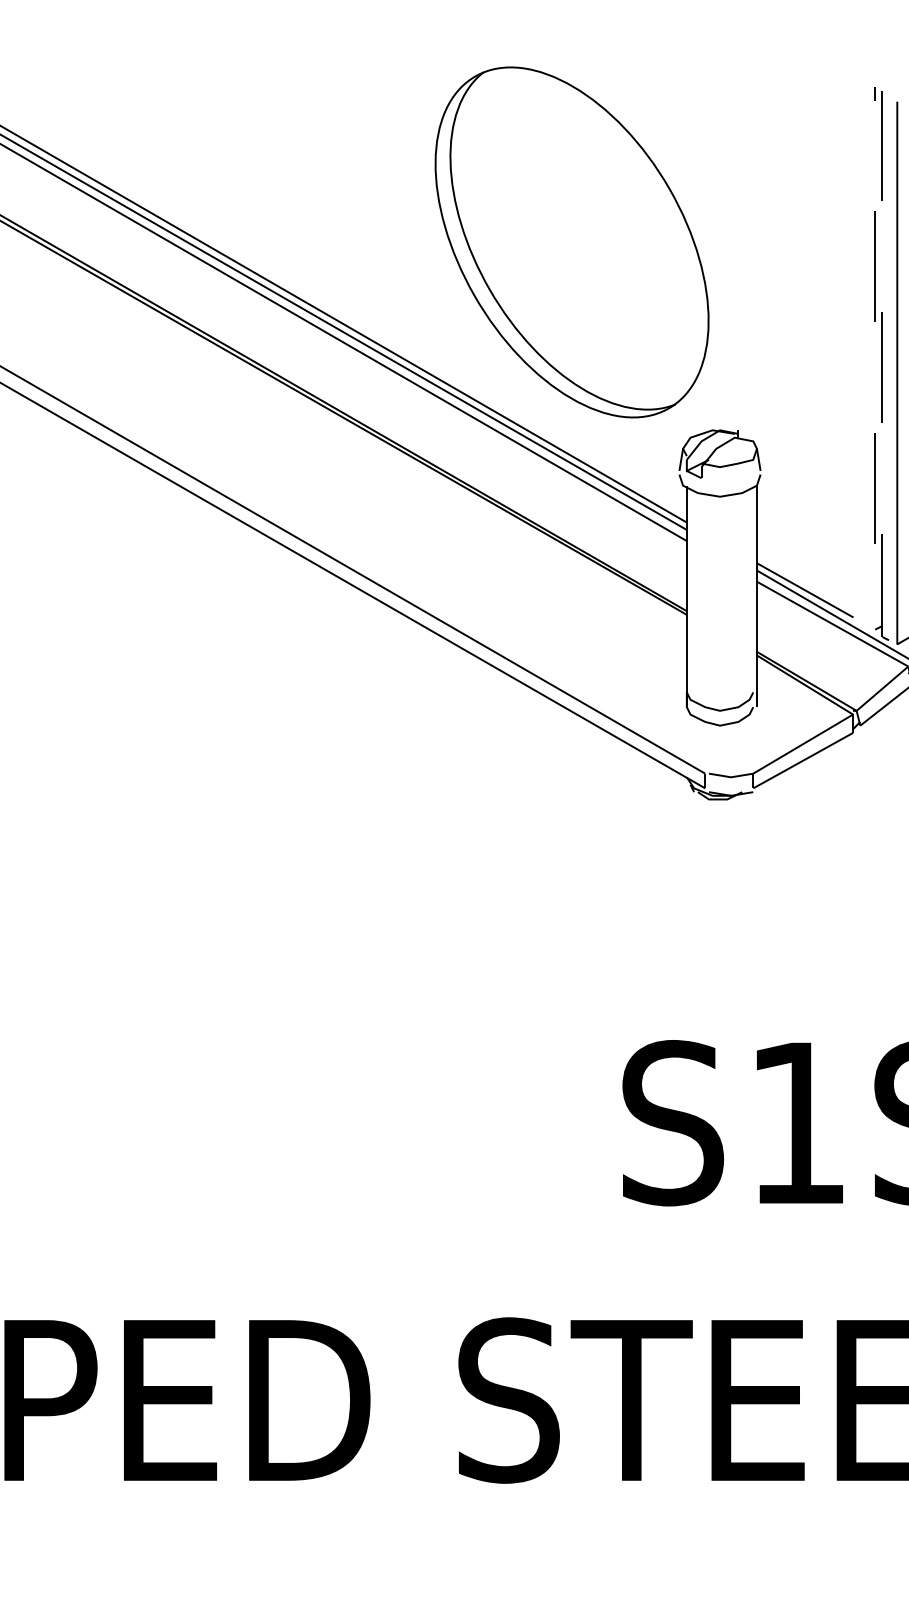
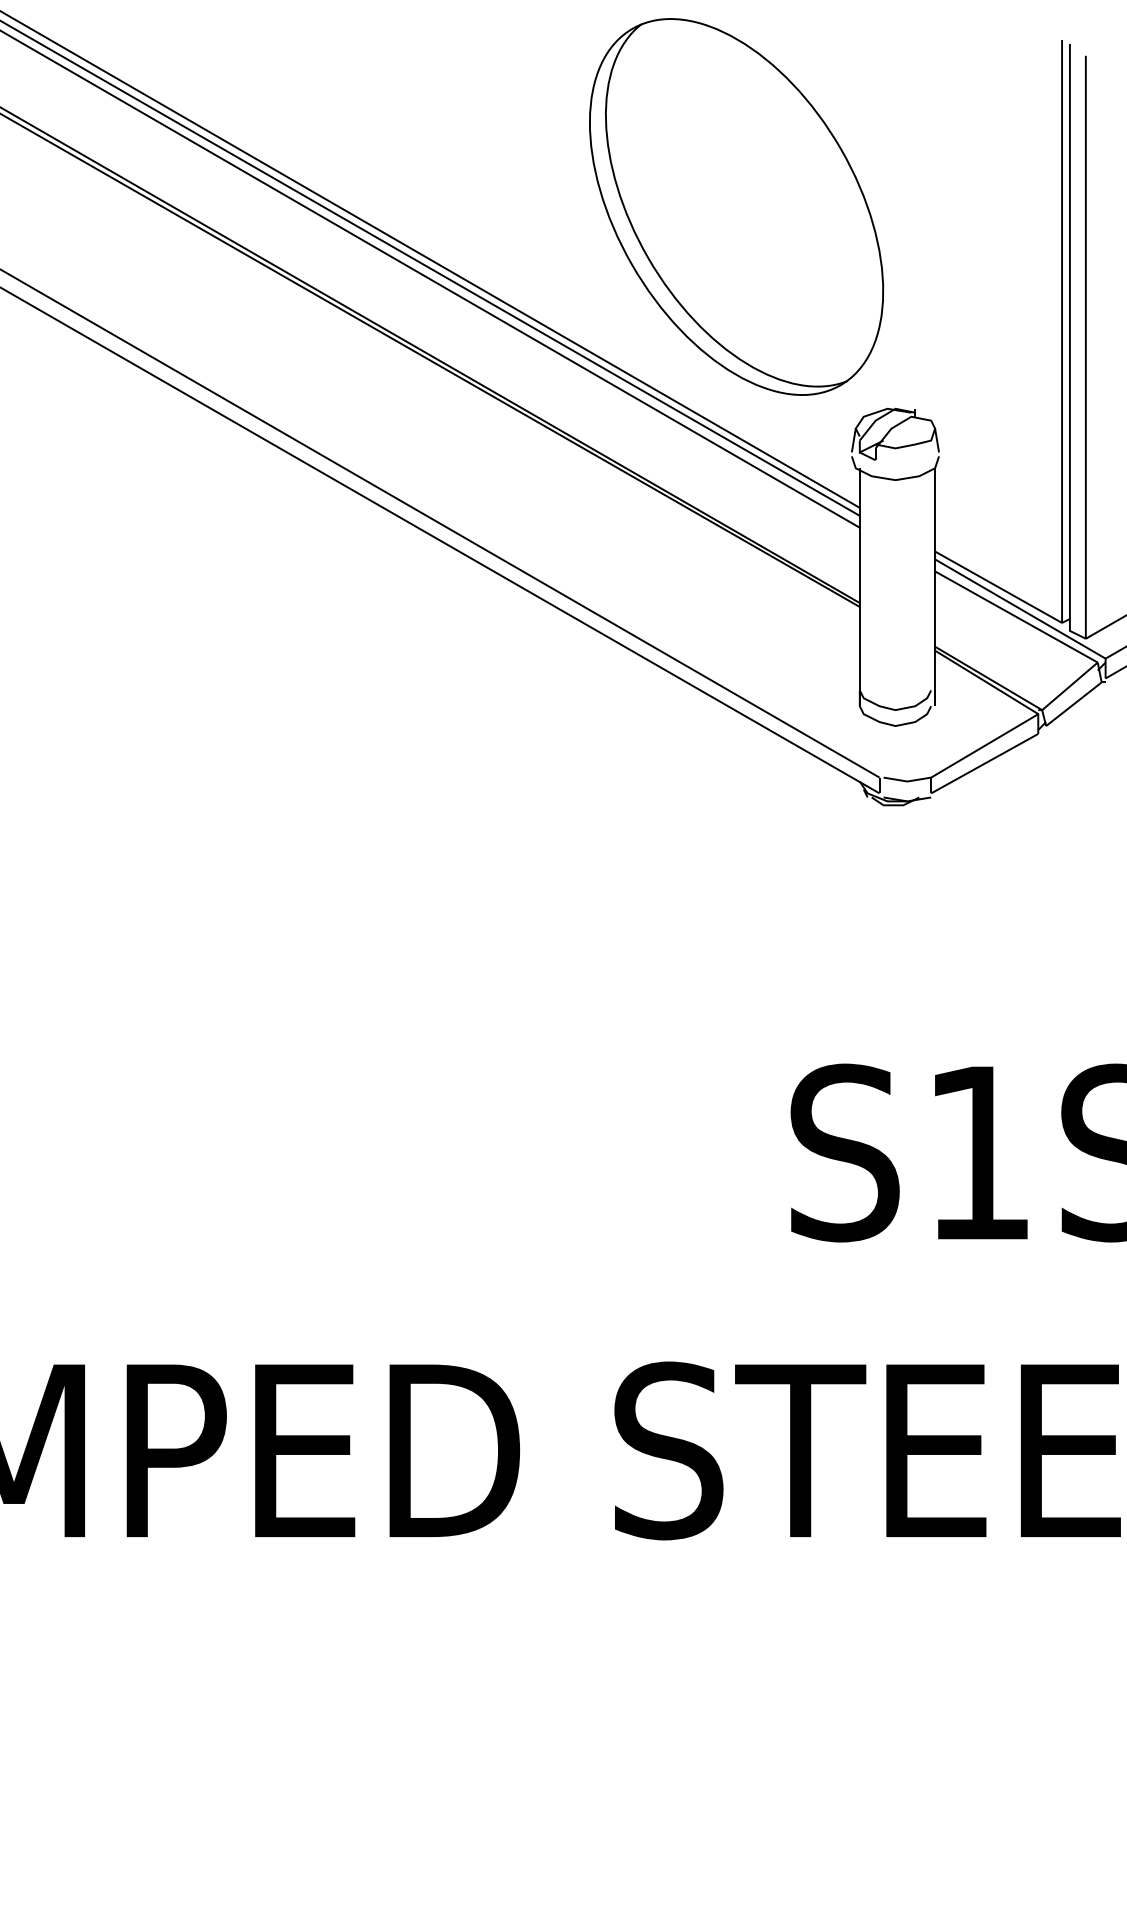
line: (882, 372) -> (1069, 346), dashed -> solid
line: (875, 426) -> (1062, 404), dashed -> solid

